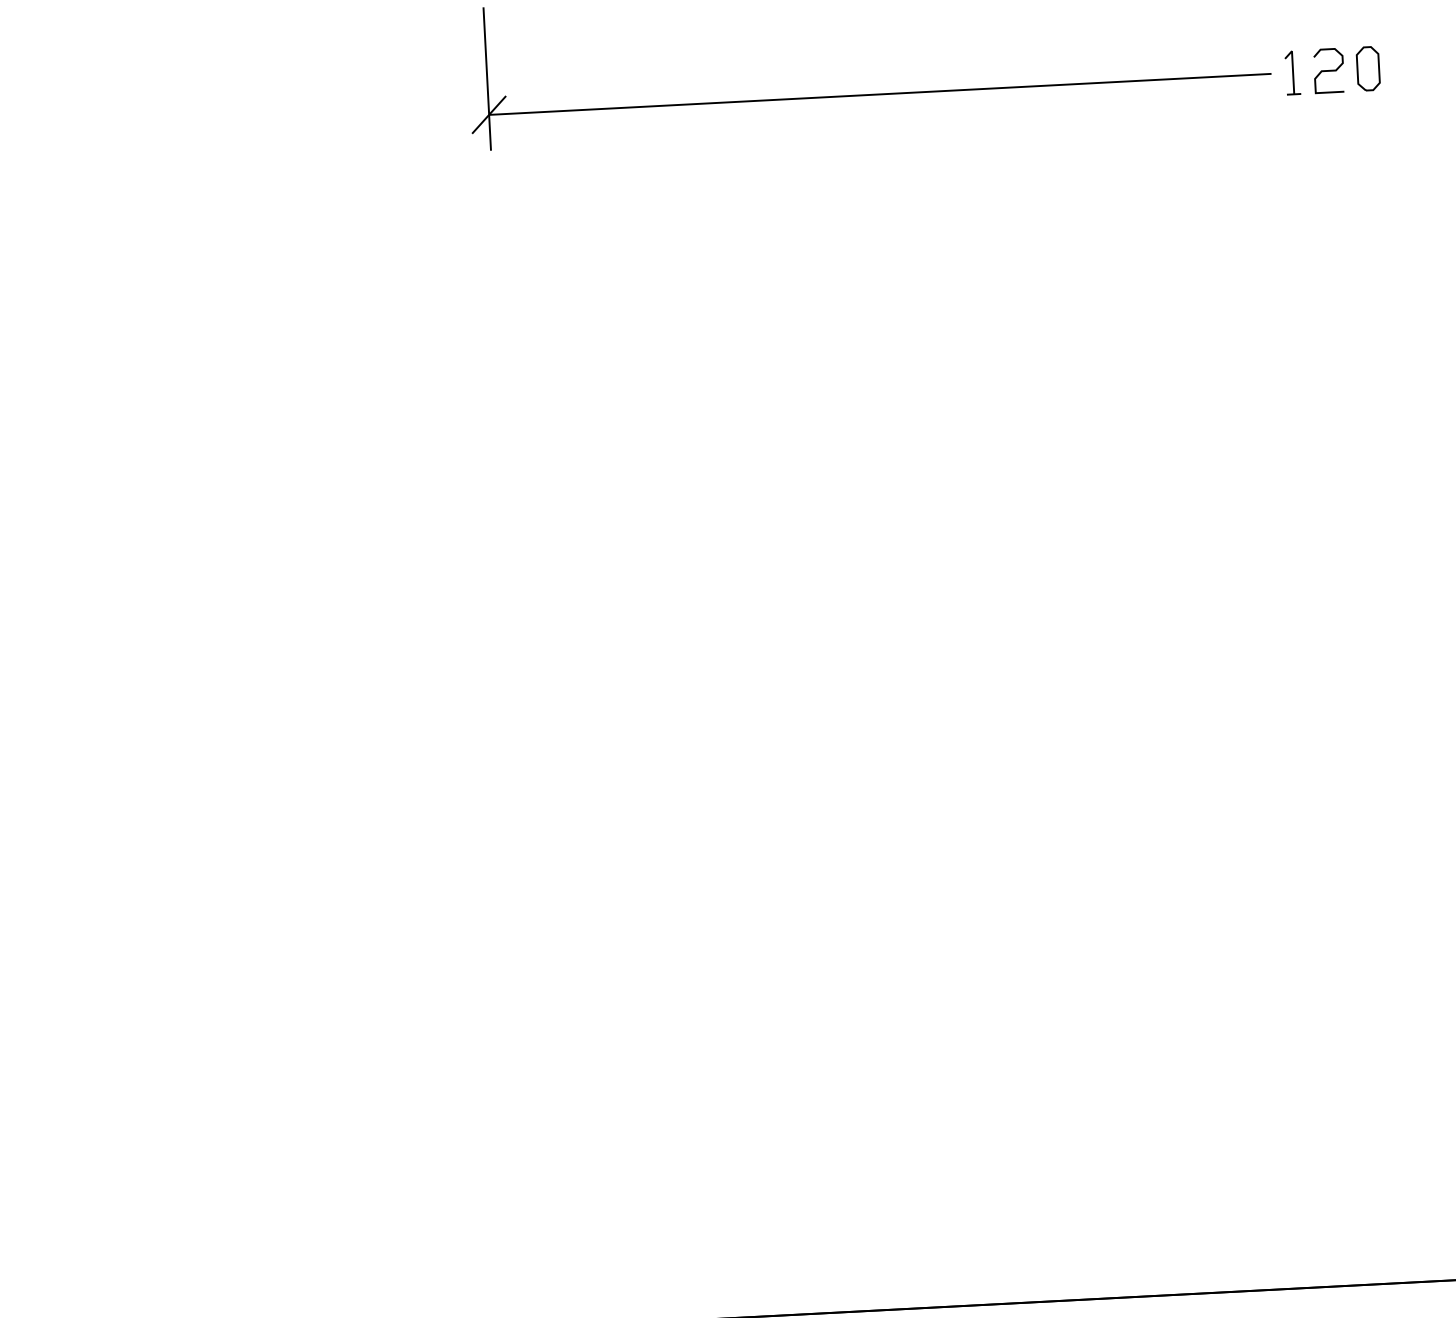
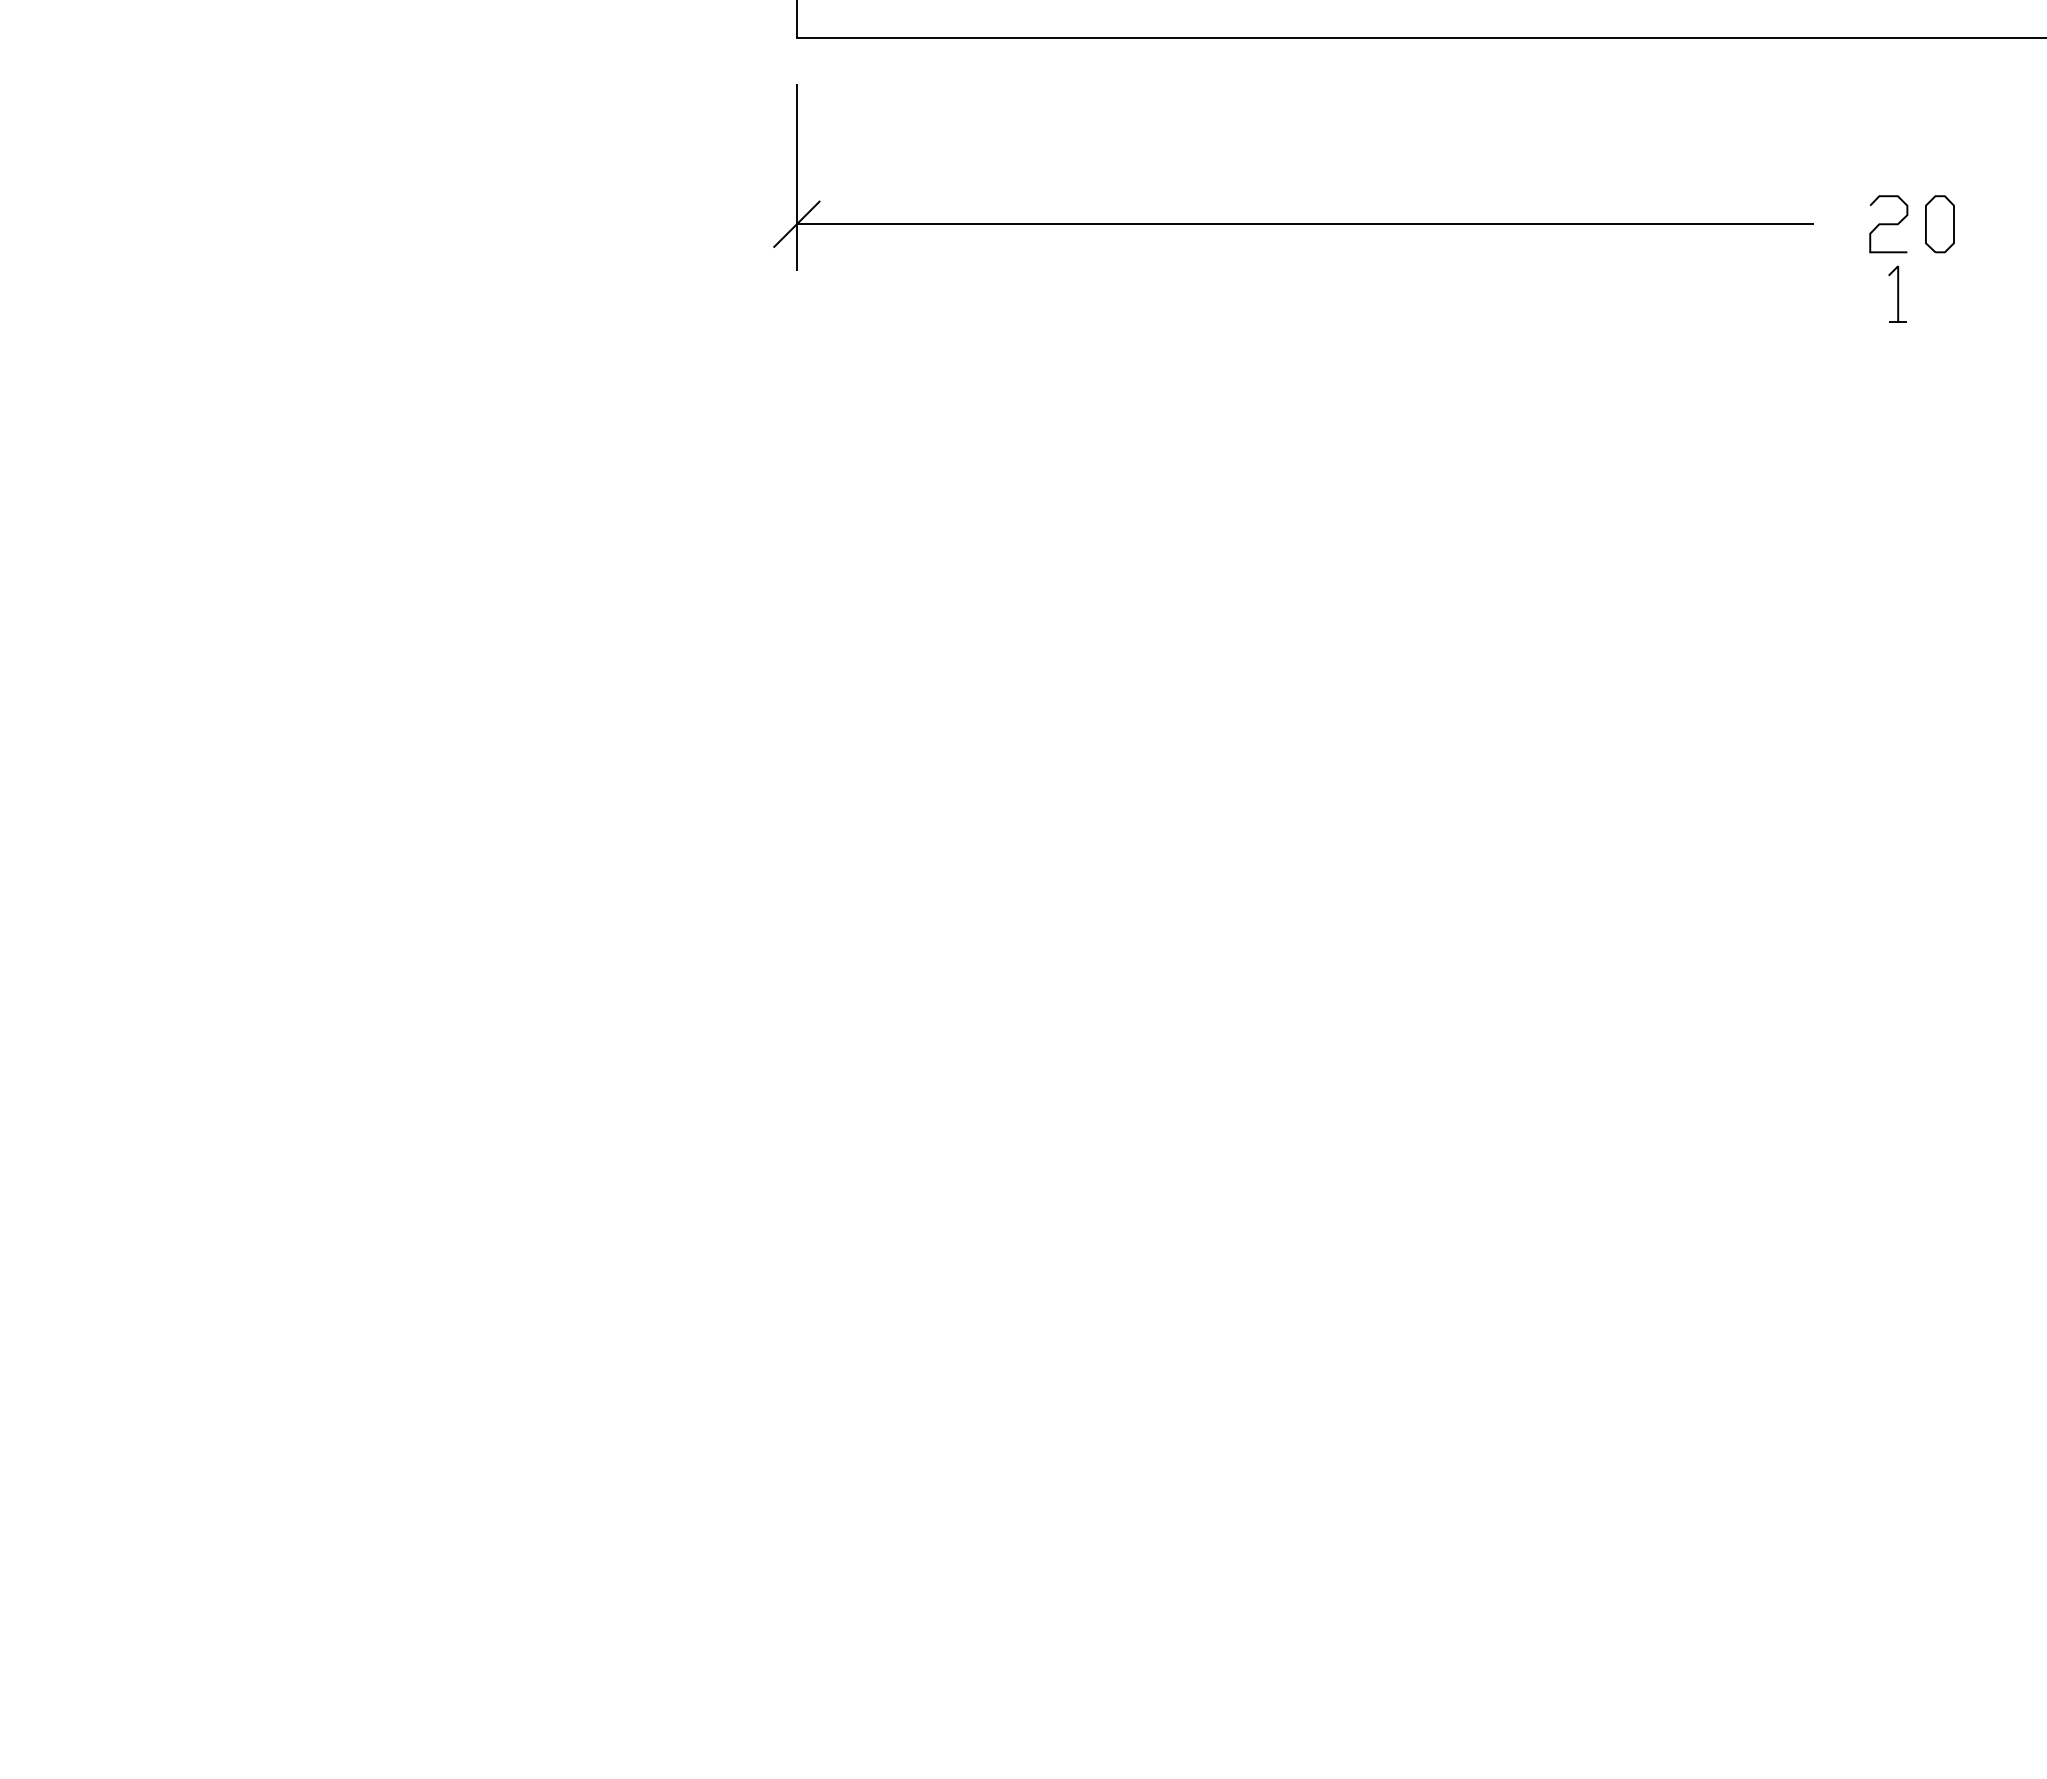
part: (1292, 72) -> (1897, 293), moved

